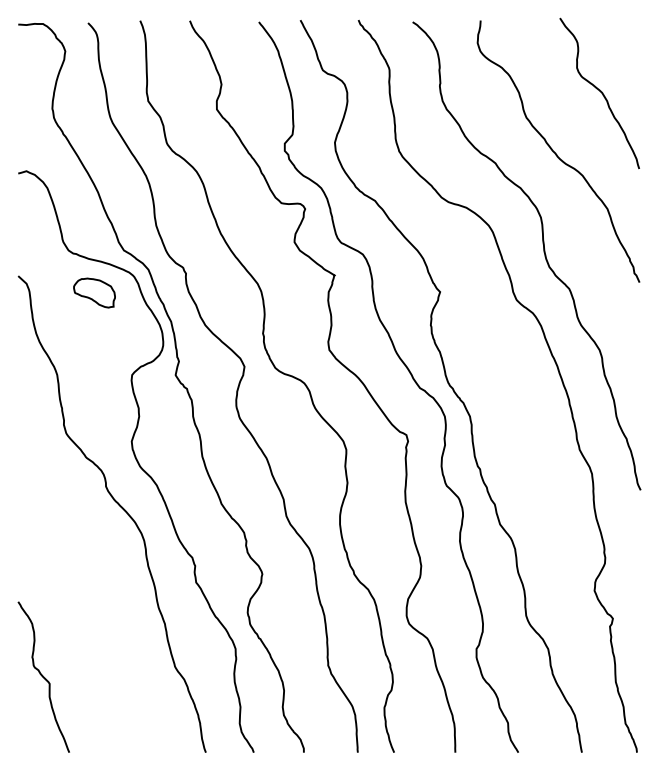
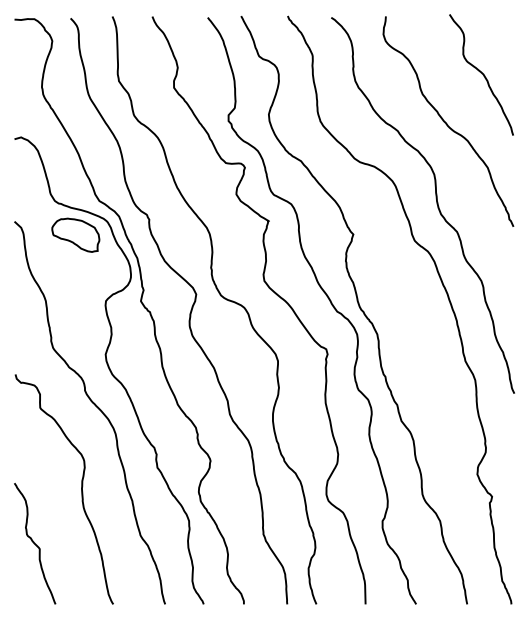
part: (94, 292) -> (75, 234), size x1.43
curve: (101, 609) -> (81, 489), added

